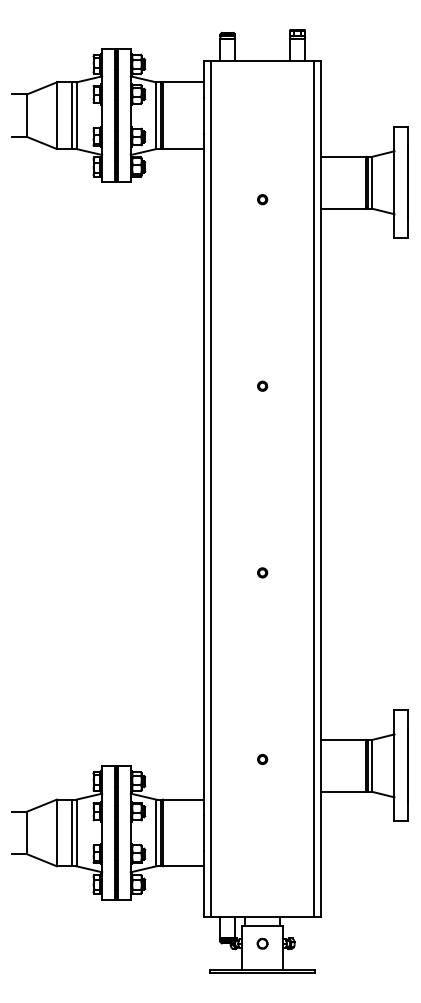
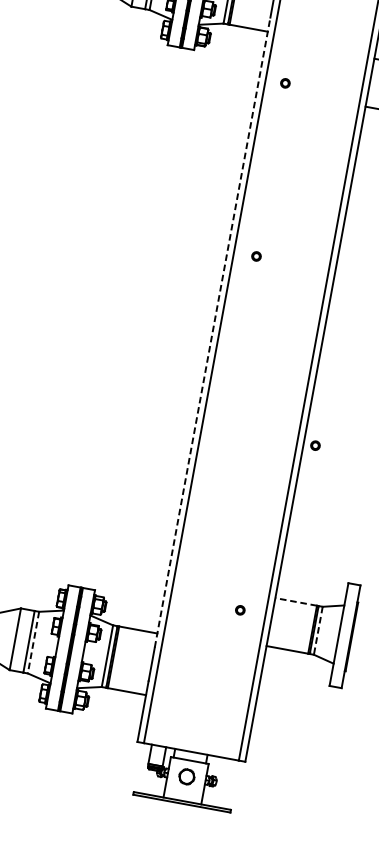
part: (262, 199) -> (285, 83), moved
part: (262, 385) -> (256, 255), moved
line: (204, 474) -> (212, 332), solid -> dashed
part: (262, 572) -> (315, 445), moved
line: (342, 739) -> (295, 601), solid -> dashed
part: (262, 758) -> (240, 609), moved
line: (372, 765) -> (318, 630), solid -> dashed
line: (76, 833) -> (33, 643), solid -> dashed
part: (262, 943) -> (186, 776), size x1.6

